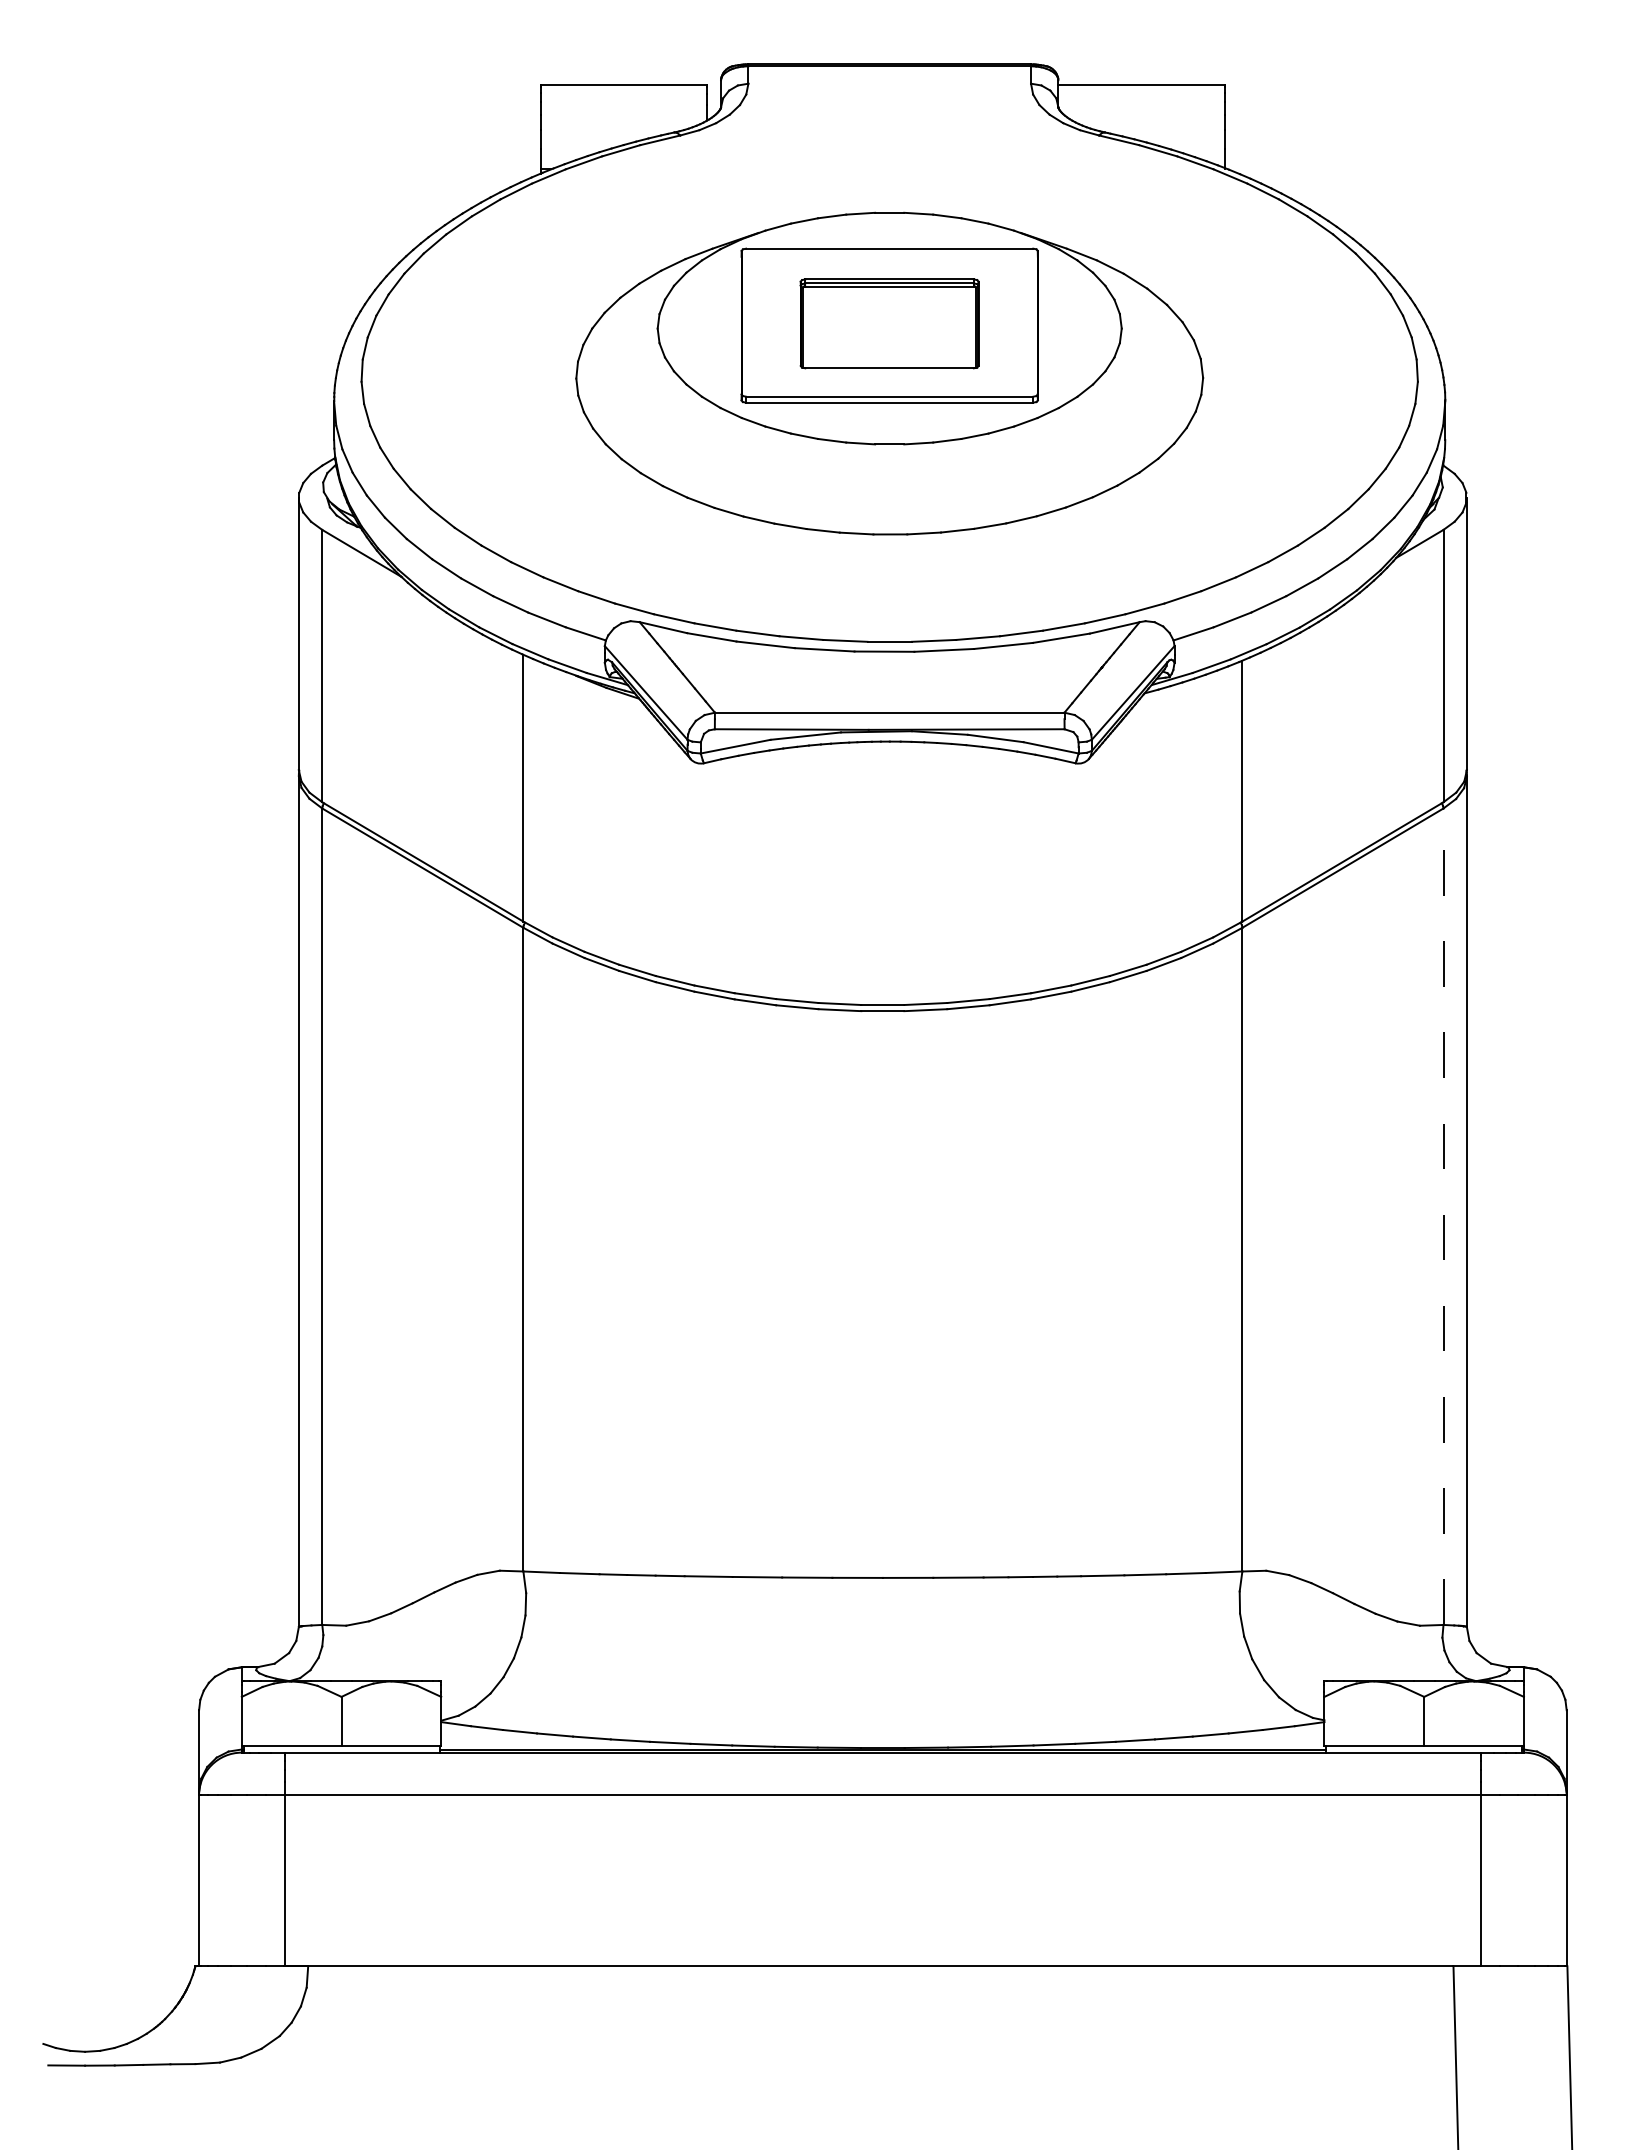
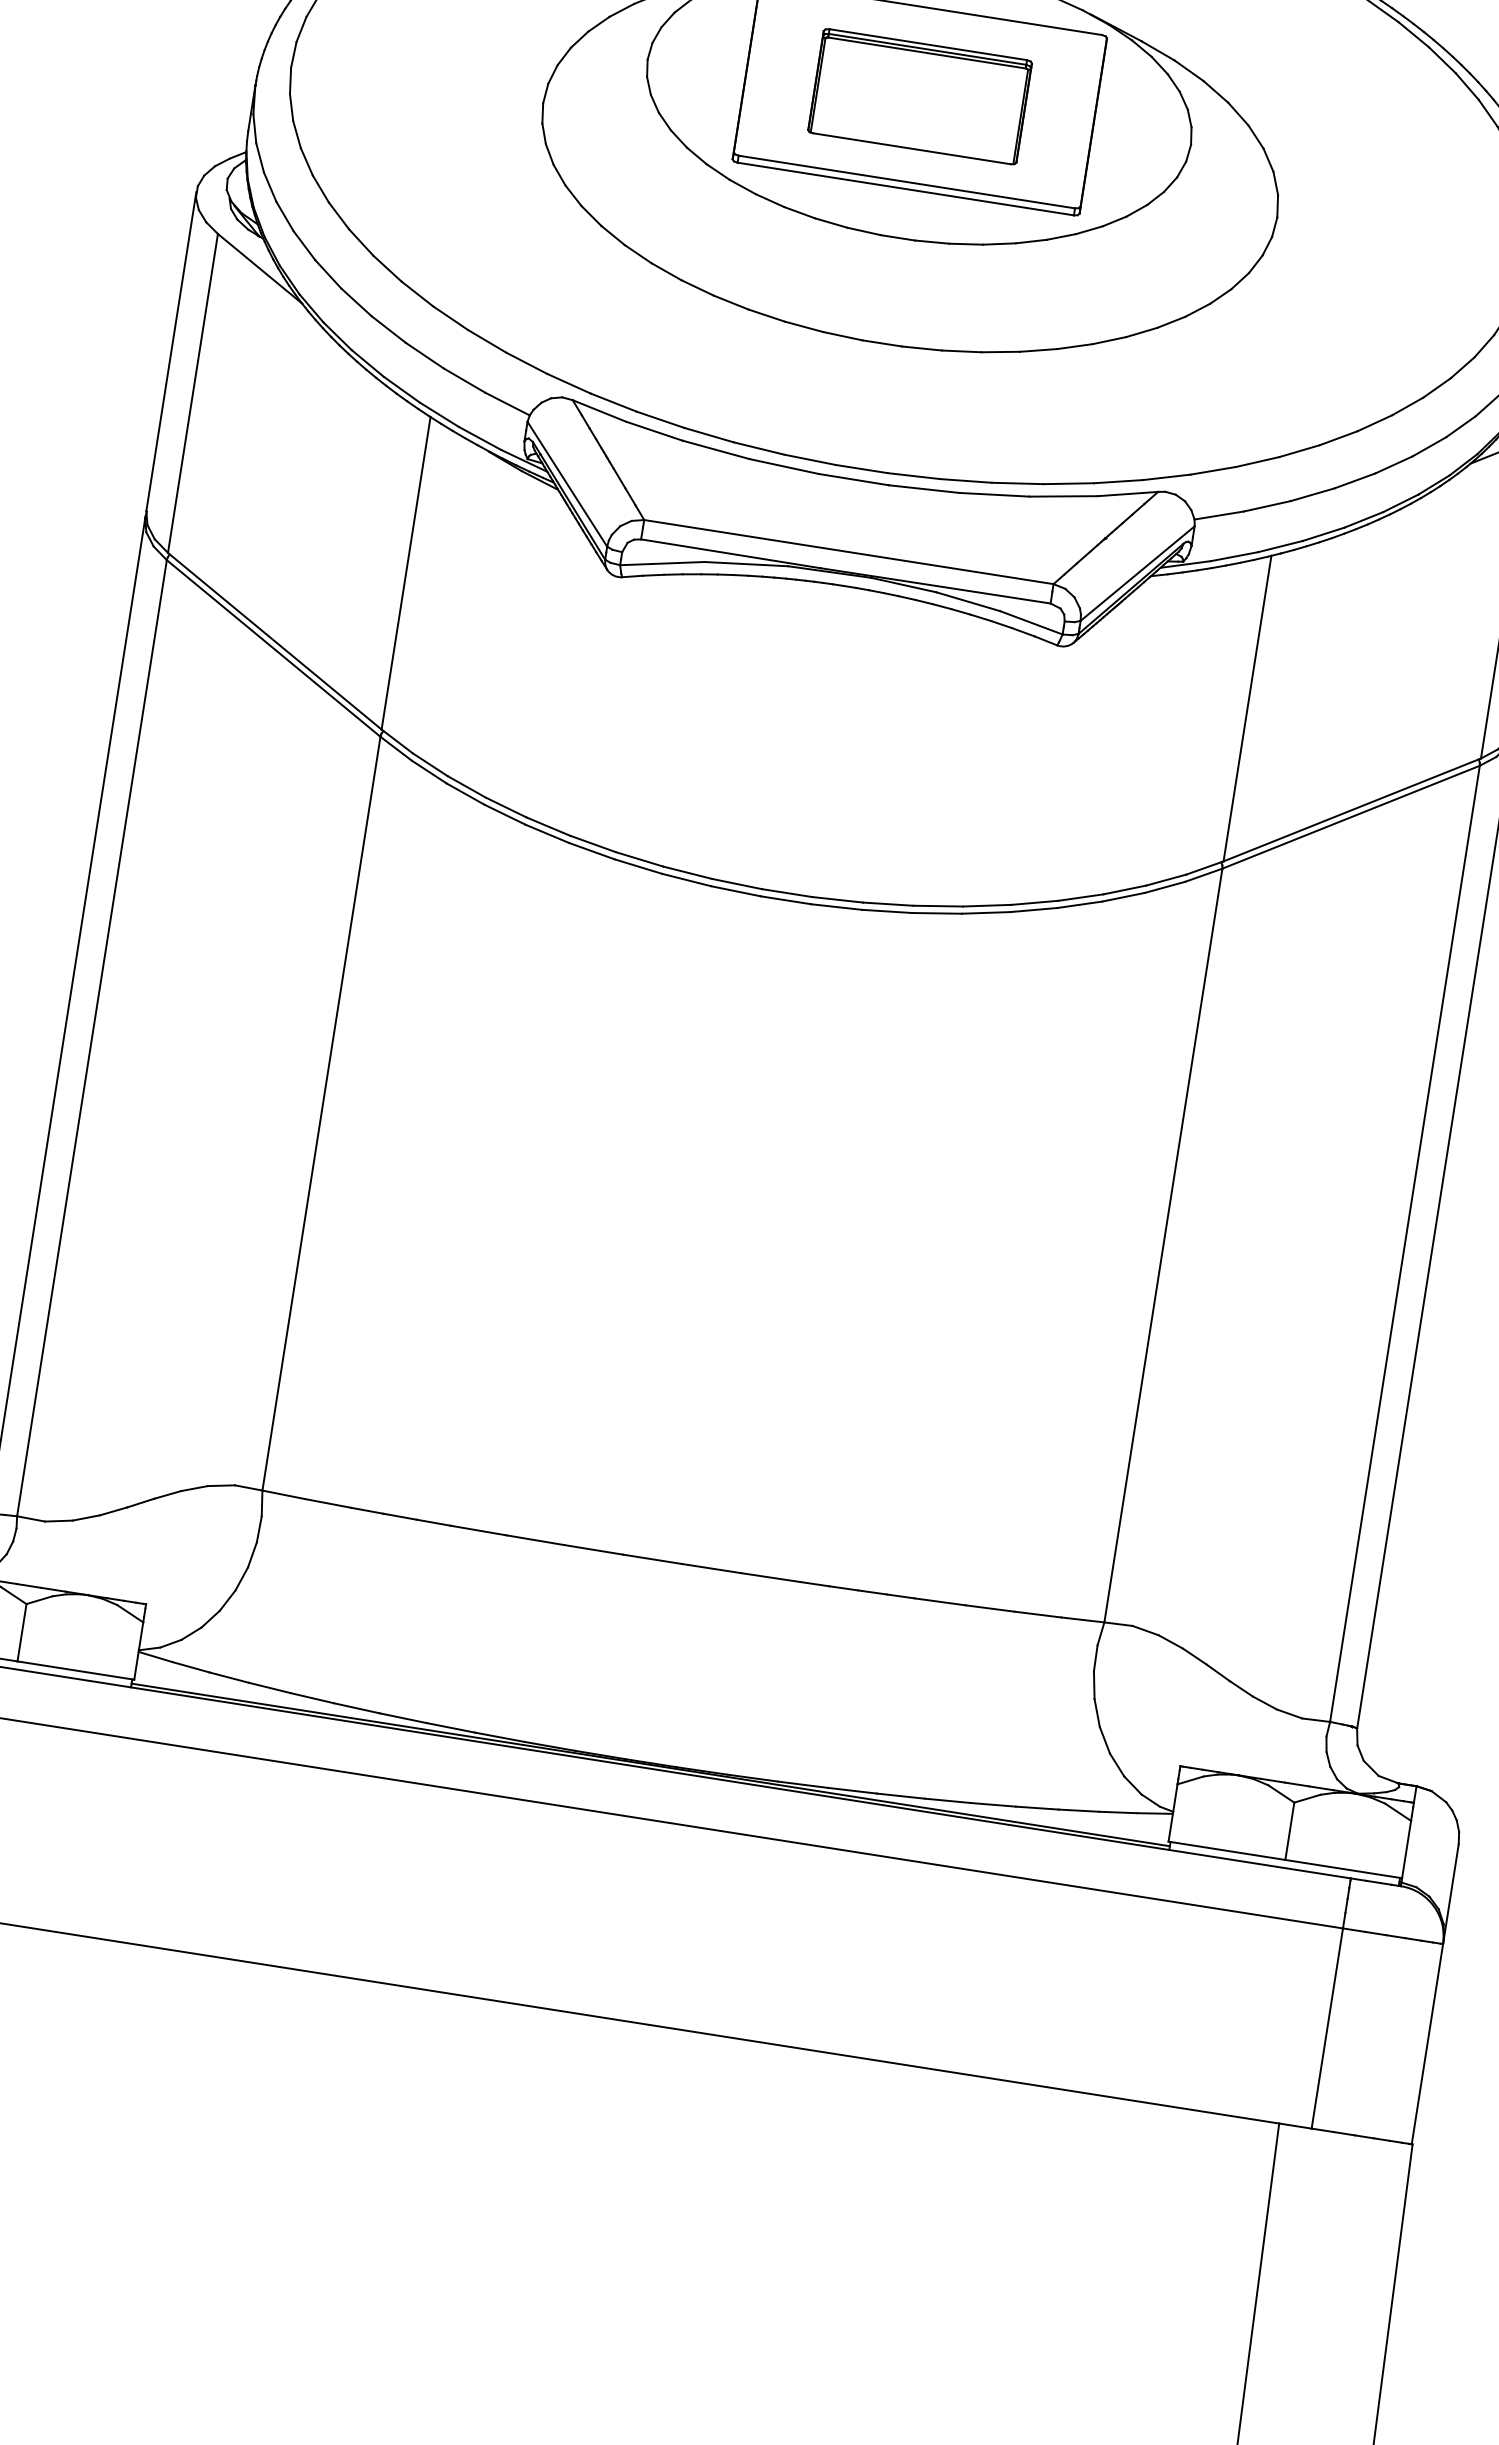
line: (1443, 1216) -> (1405, 1243), dashed -> solid

